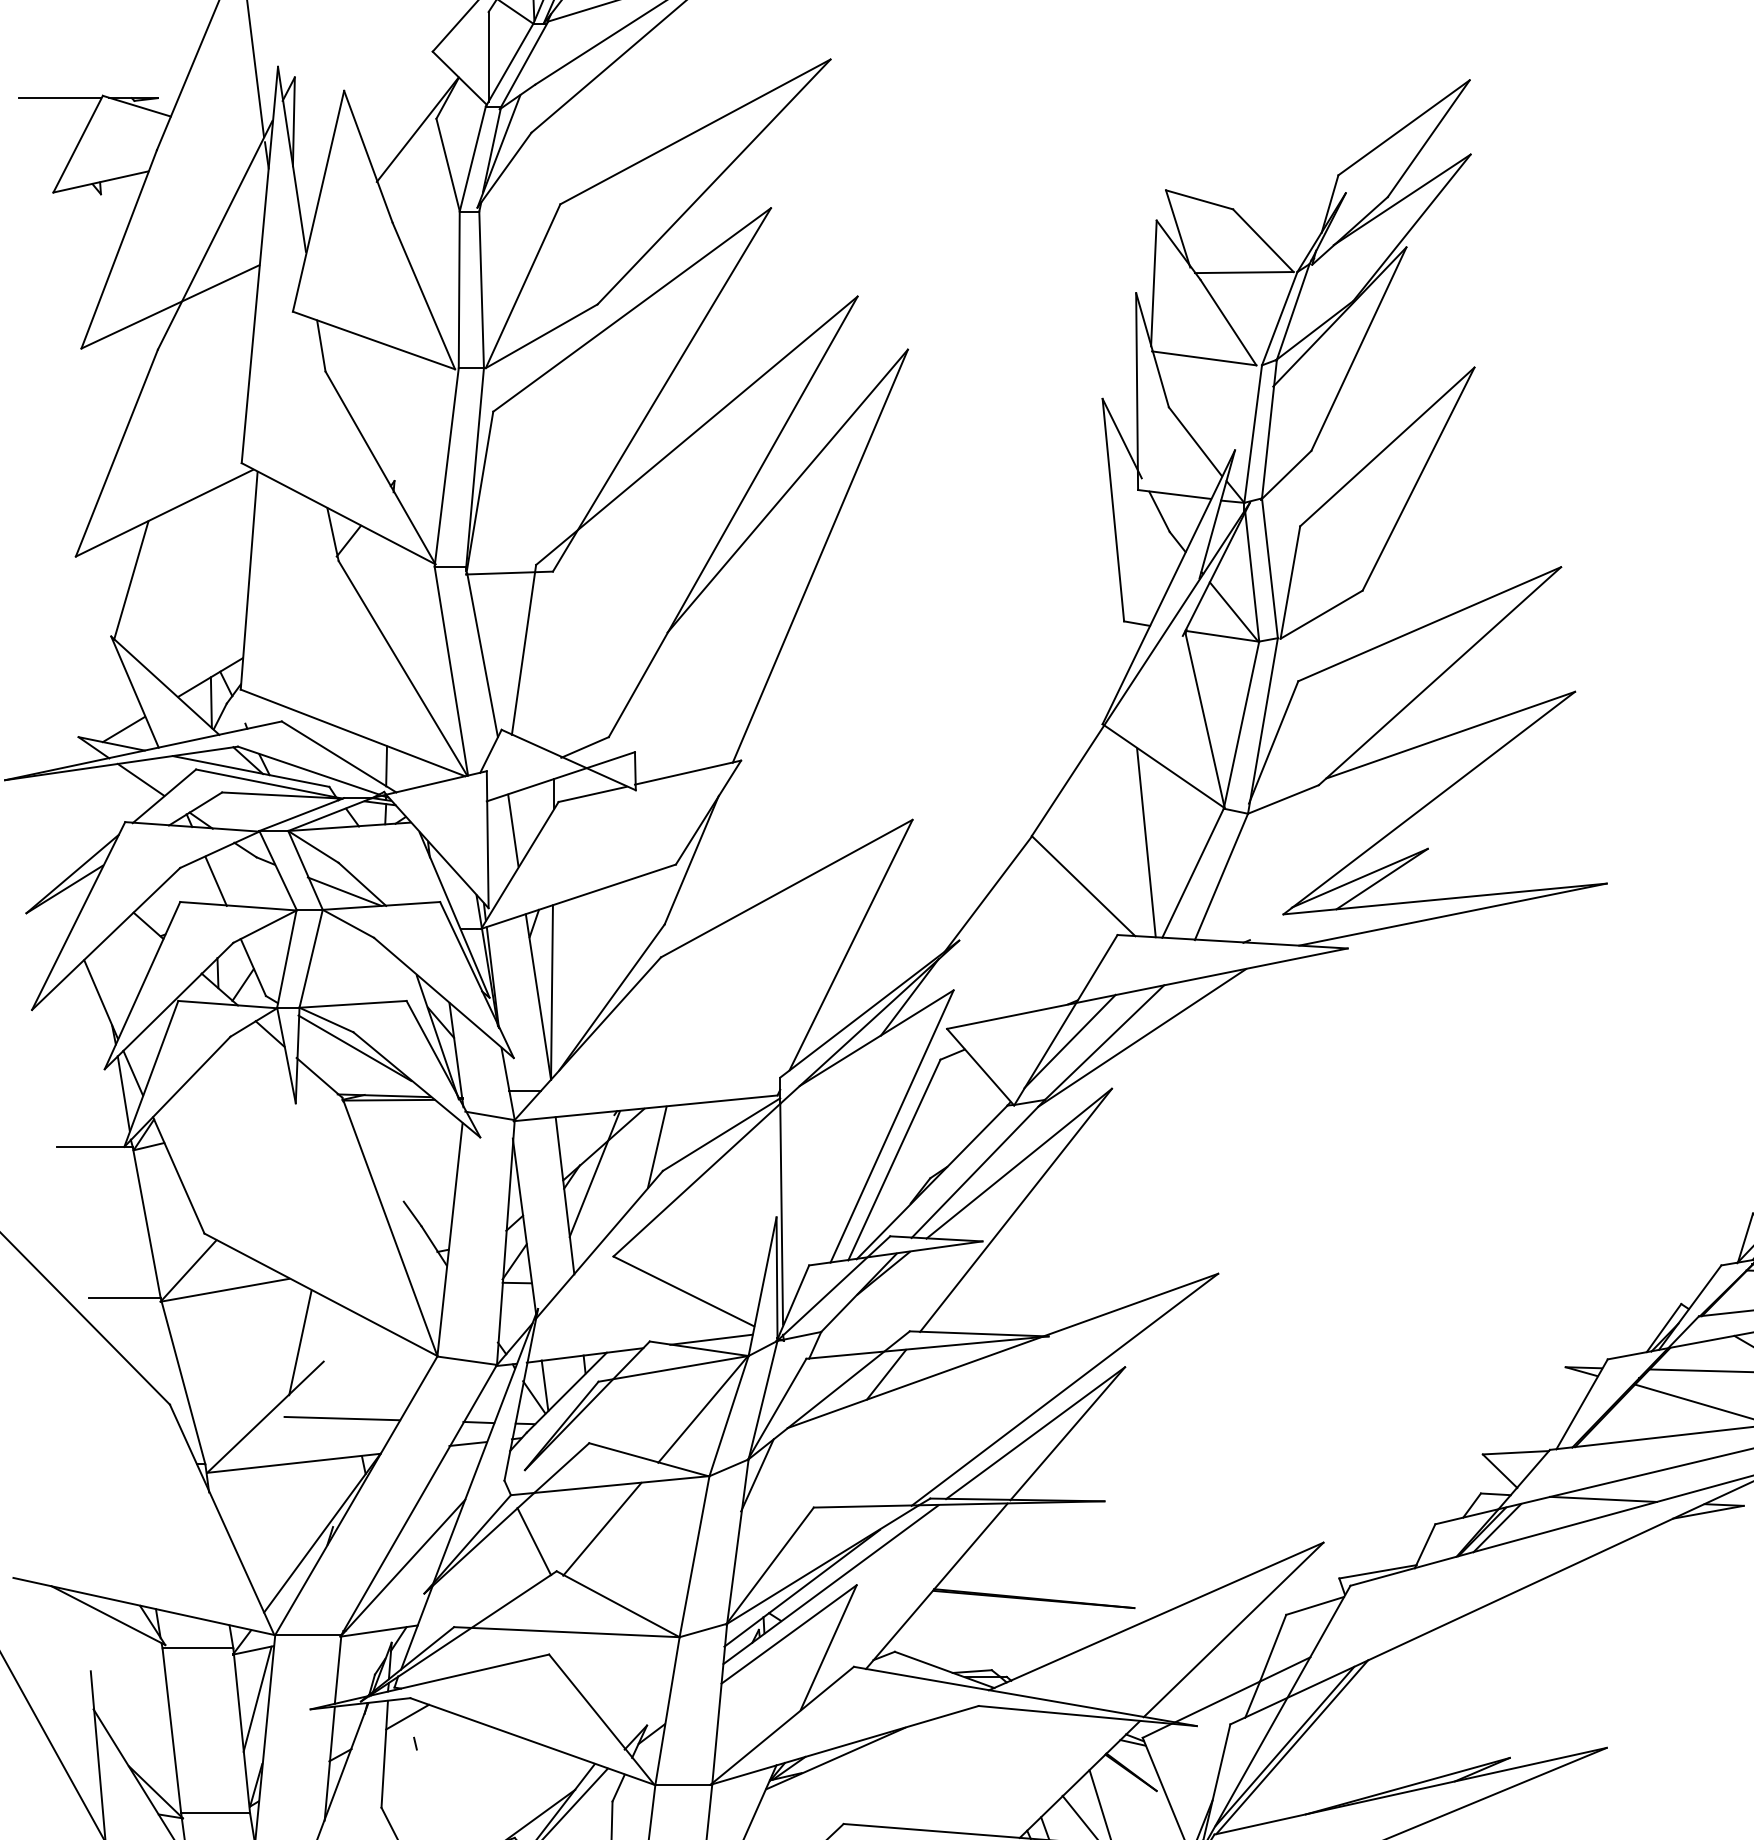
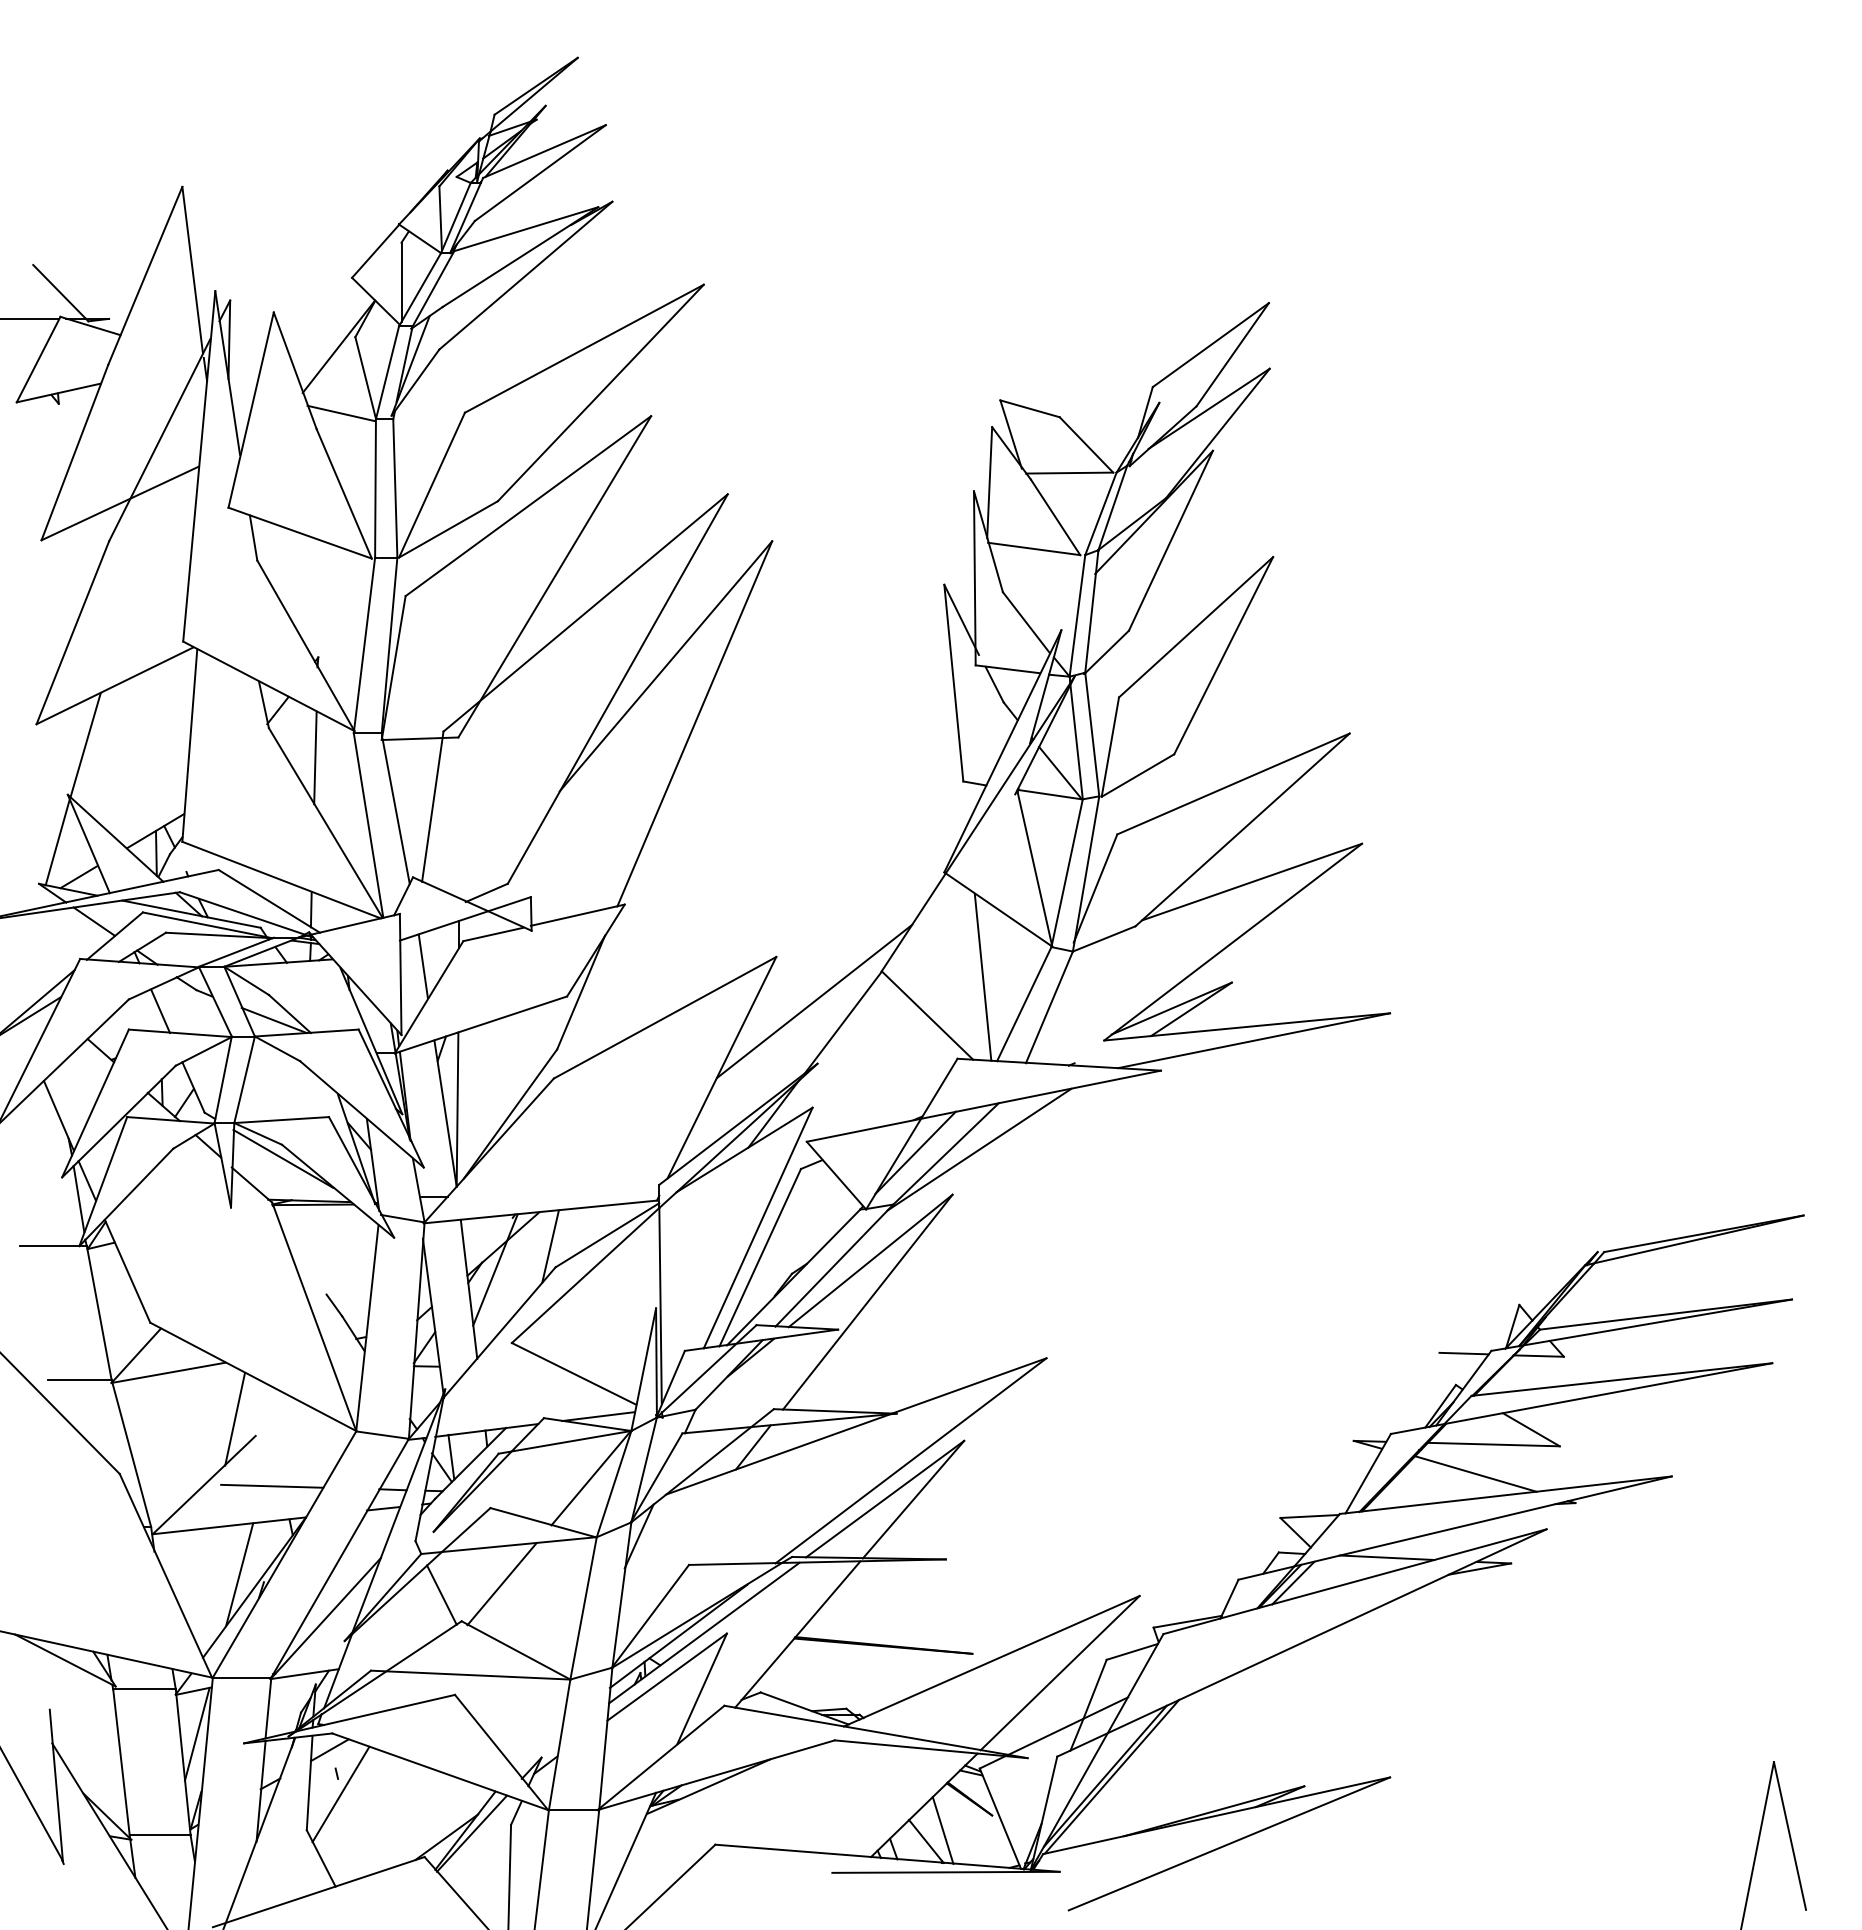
line: (101, 67) -> (59, 291), added
line: (420, 205) -> (341, 413), added
line: (391, 594) -> (315, 757), added
line: (99, 690) -> (57, 842), added
line: (955, 870) -> (814, 1001), added
line: (1689, 1268) -> (1463, 1353), added
line: (305, 1518) -> (239, 1574), added
line: (419, 1767) -> (340, 1794), added

